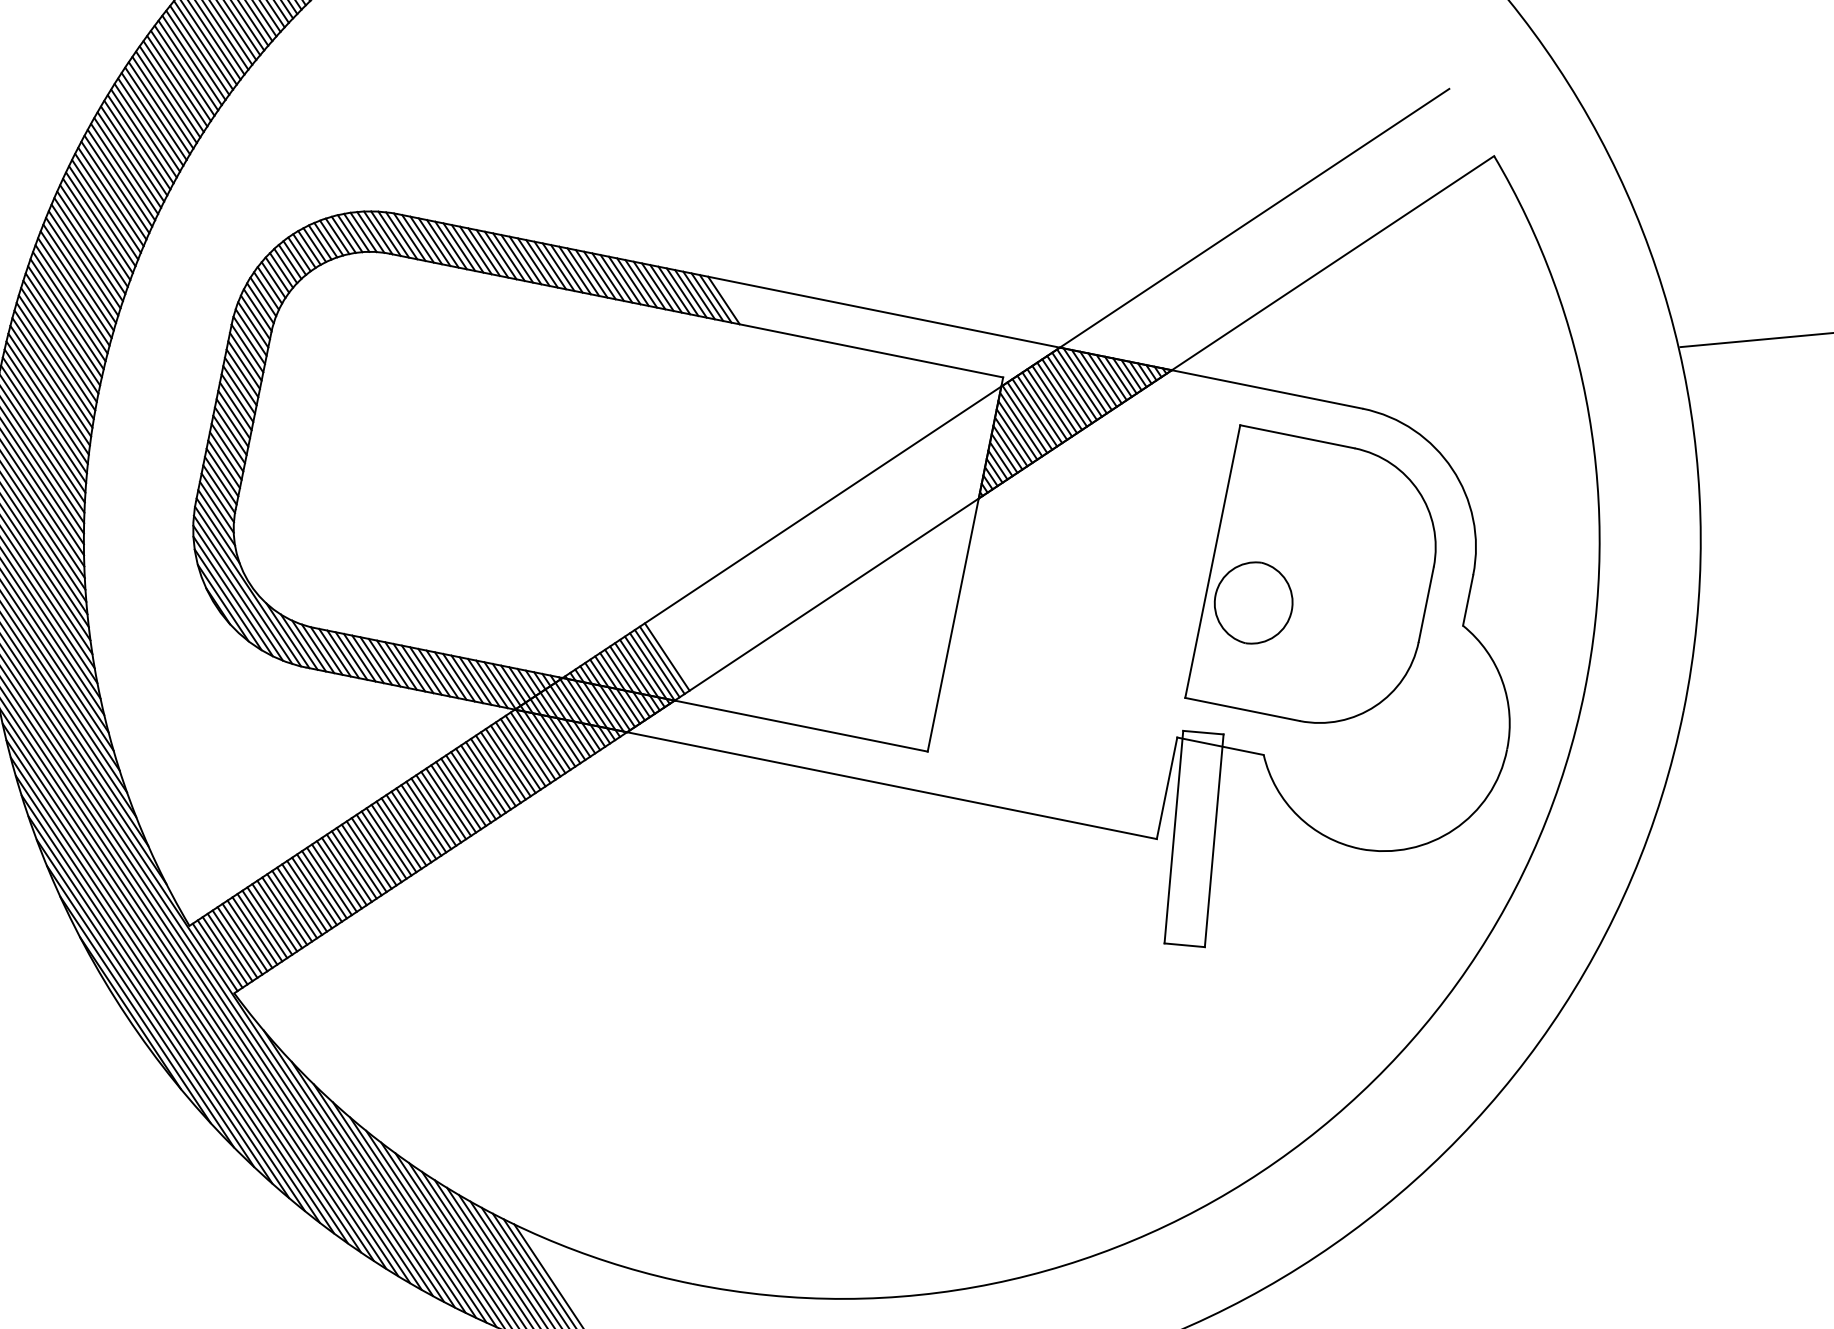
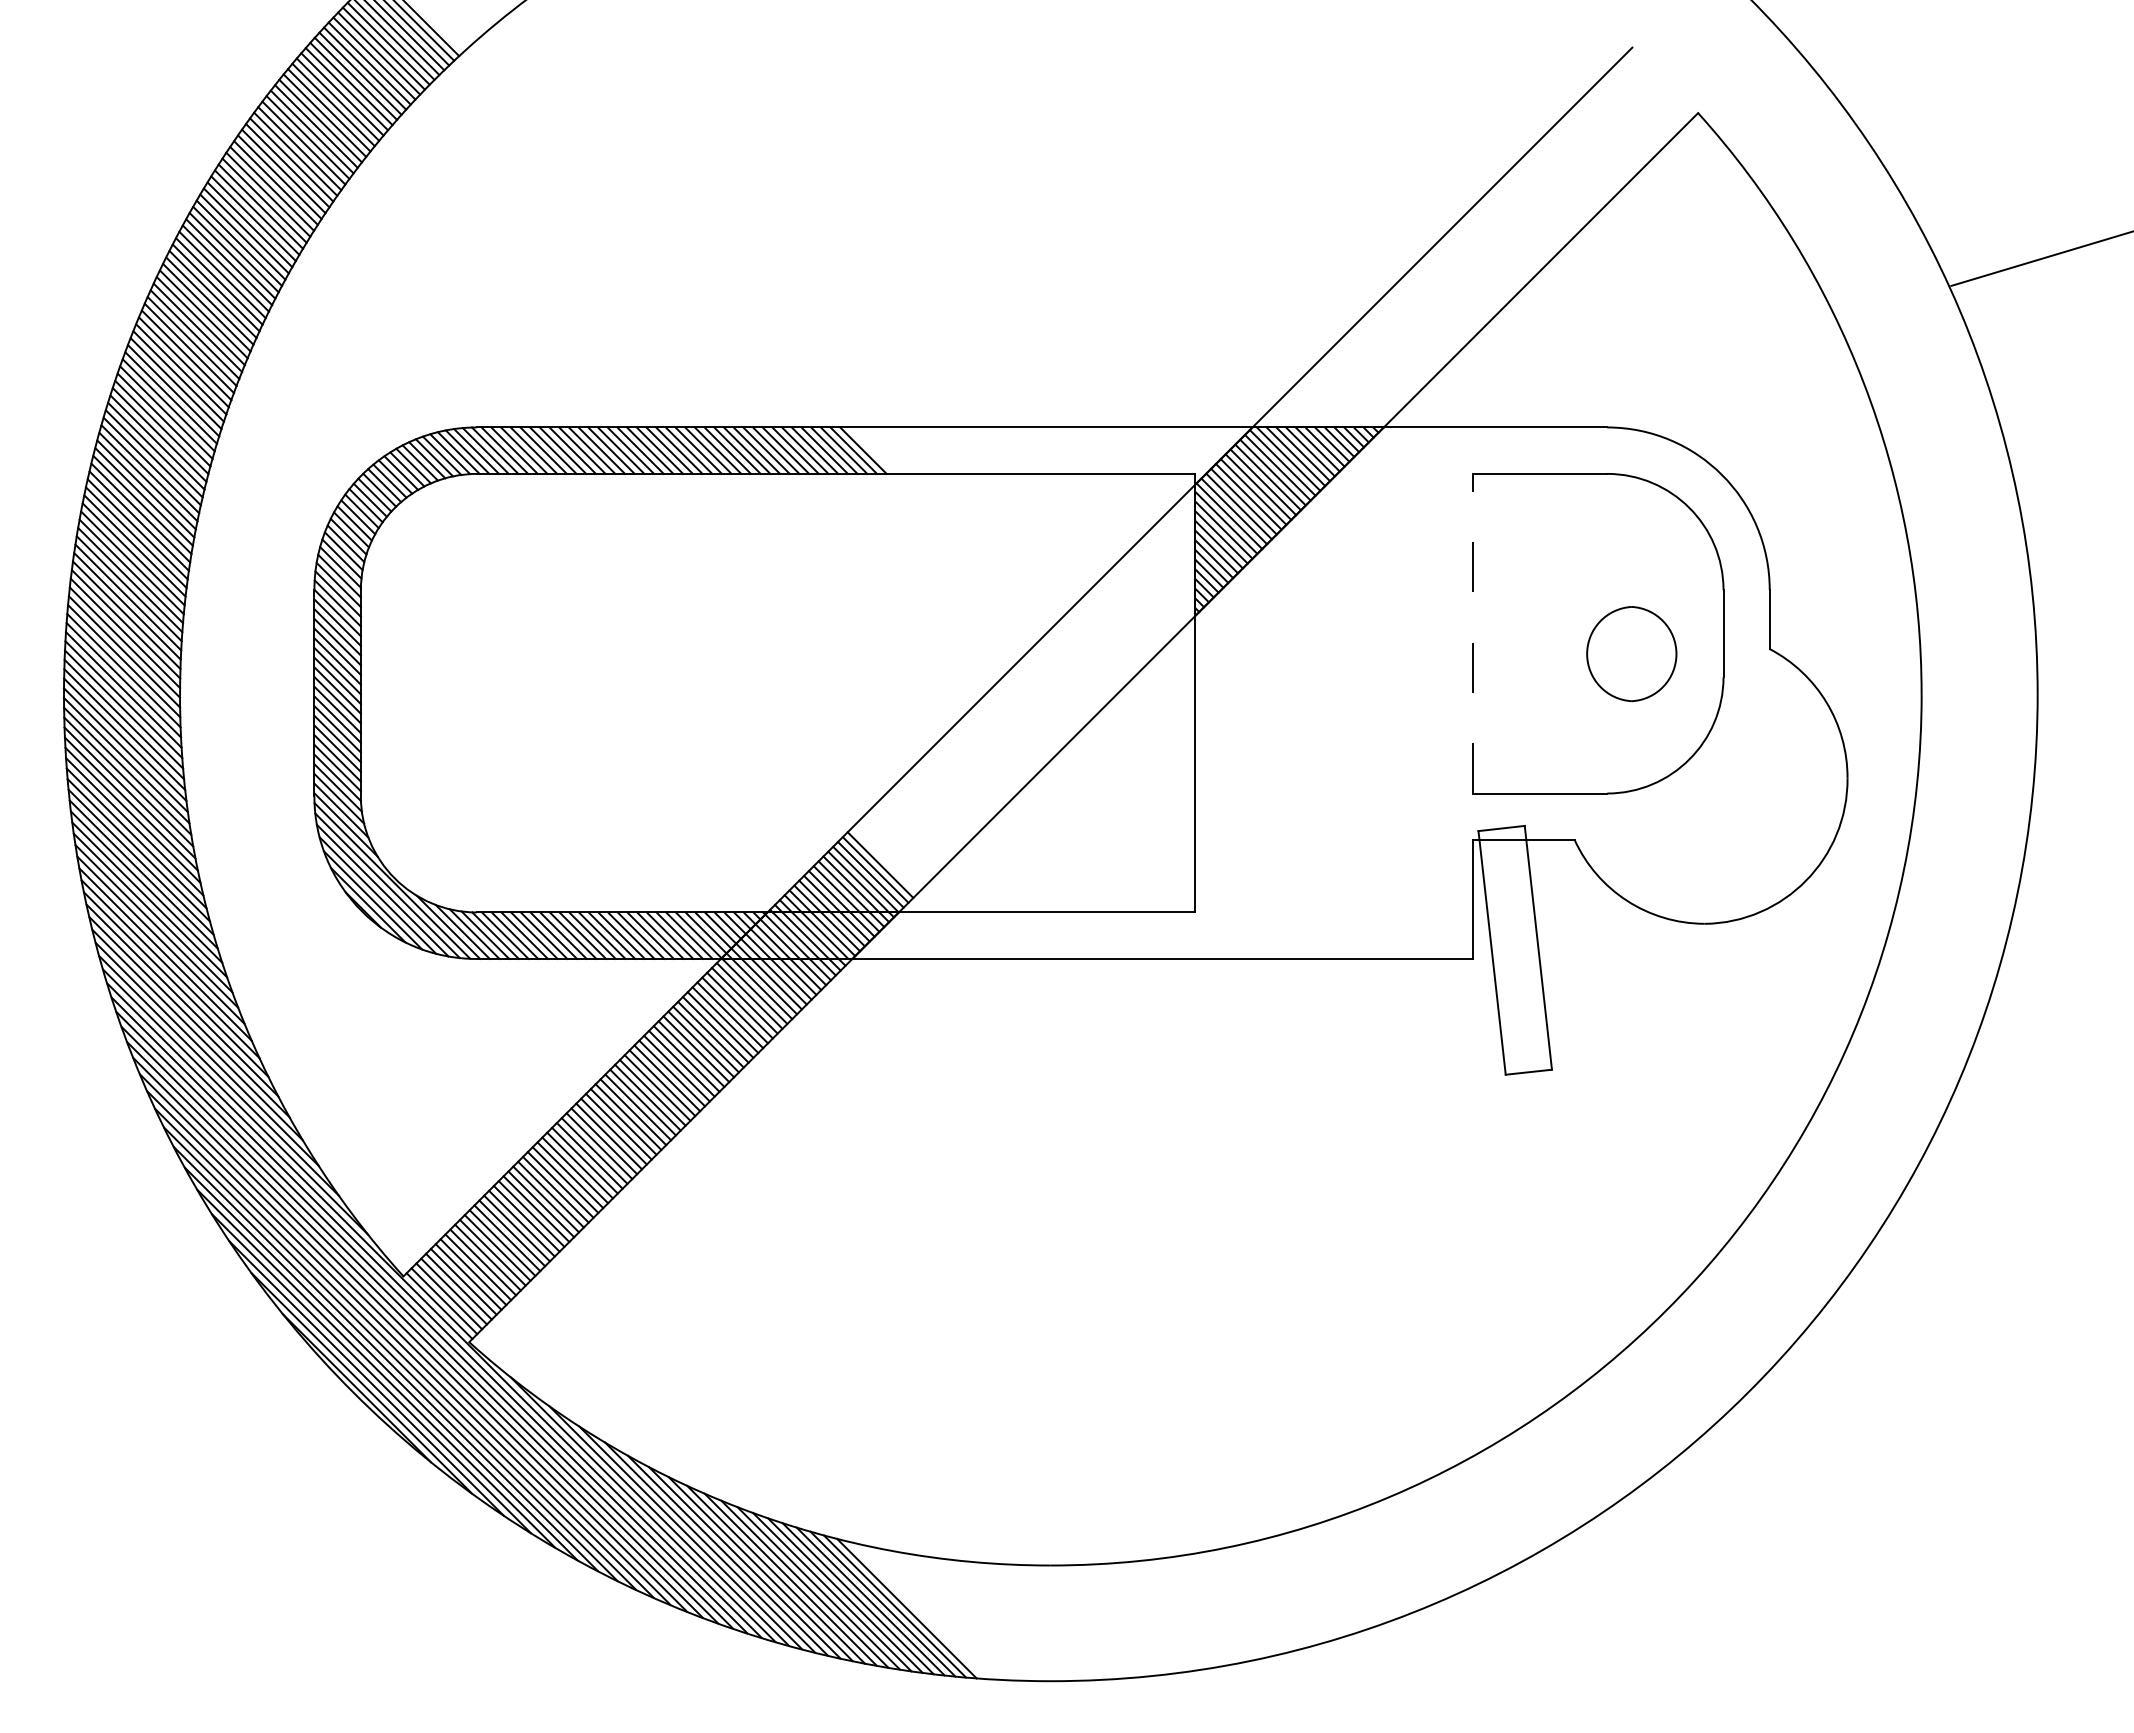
line: (1212, 561) -> (1473, 633), solid -> dashed
part: (1253, 603) -> (1631, 654), moved

